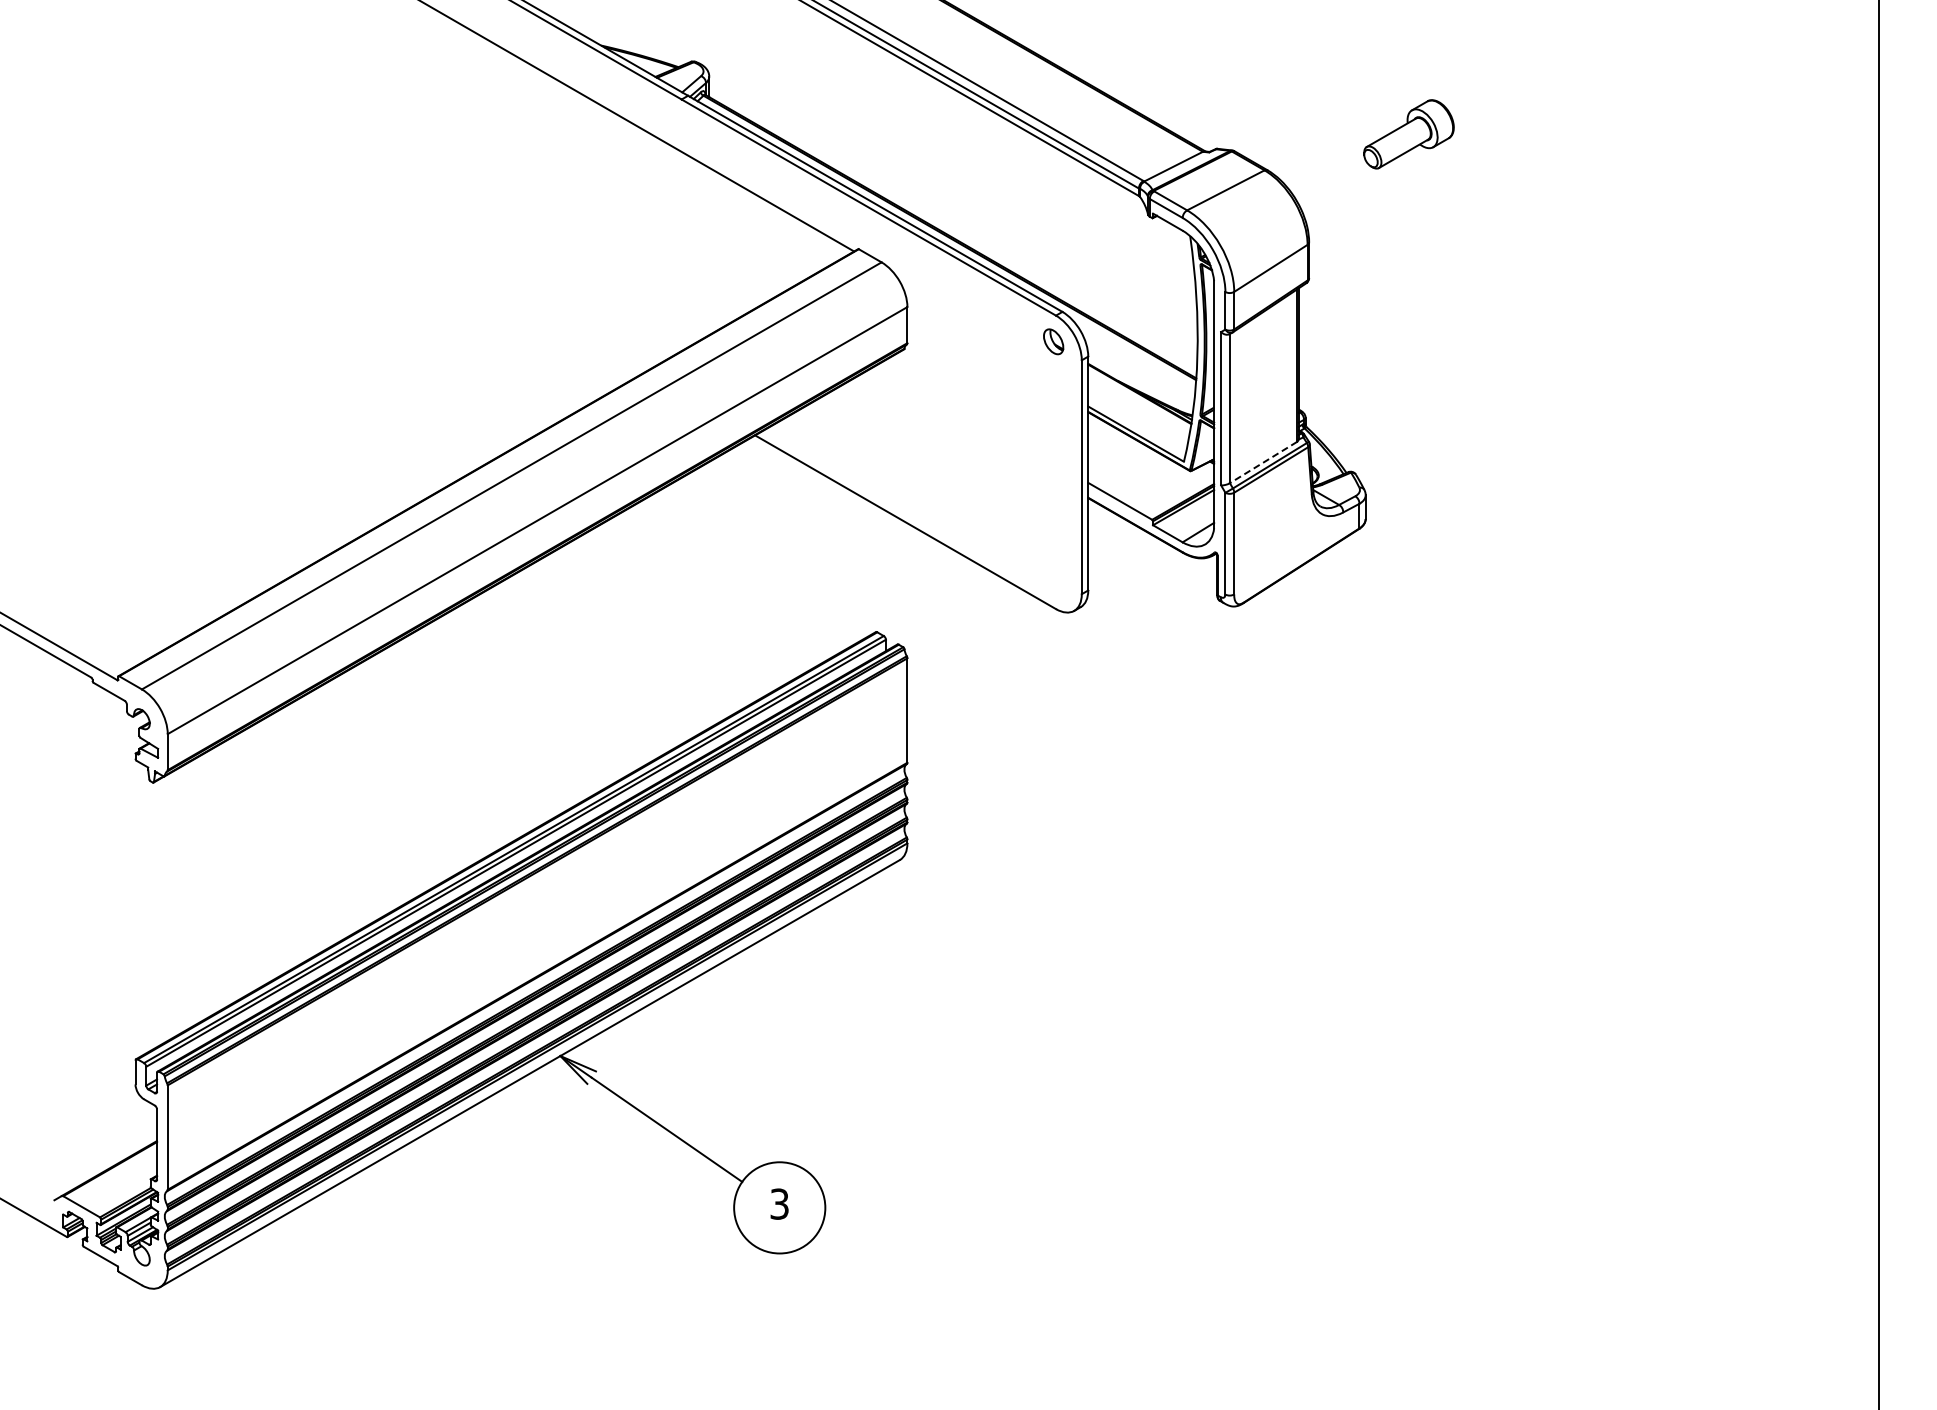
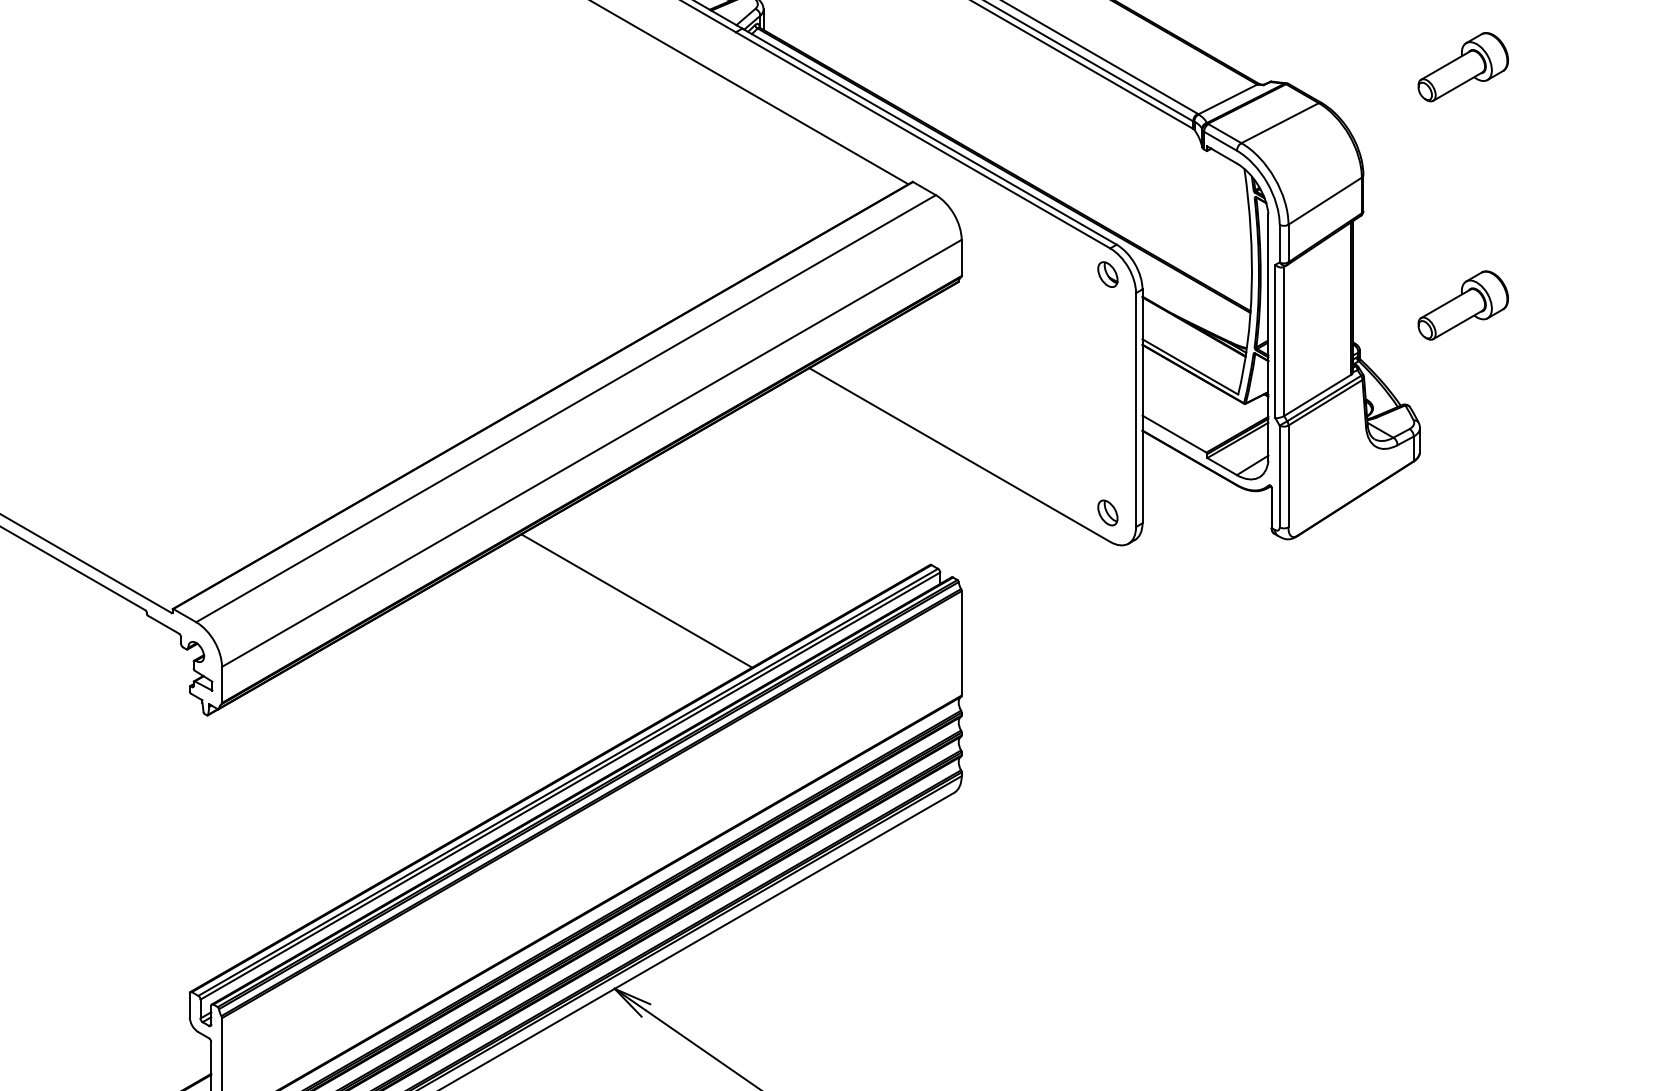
part: (1408, 372) -> (1462, 305), added
line: (1263, 462) -> (1317, 395), dashed -> solid
part: (1053, 579) -> (1107, 512), added
line: (582, 667) -> (636, 600), added

